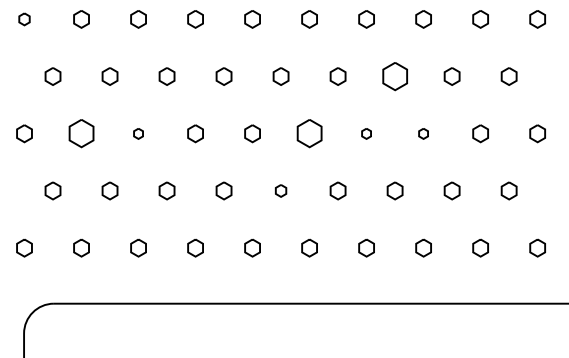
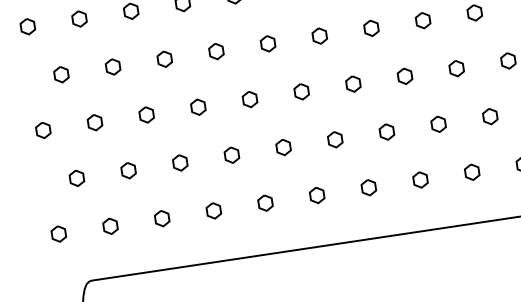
part: (24, 19) -> (27, 26), size x1.43
part: (394, 76) -> (370, 28), size x0.62
part: (81, 133) -> (94, 122), size x0.62
part: (138, 133) -> (146, 114), size x1.67
part: (309, 133) -> (301, 91), size x0.62
part: (366, 133) -> (353, 83), size x1.67
part: (423, 133) -> (404, 76), size x1.67
part: (280, 190) -> (283, 147), size x1.43

